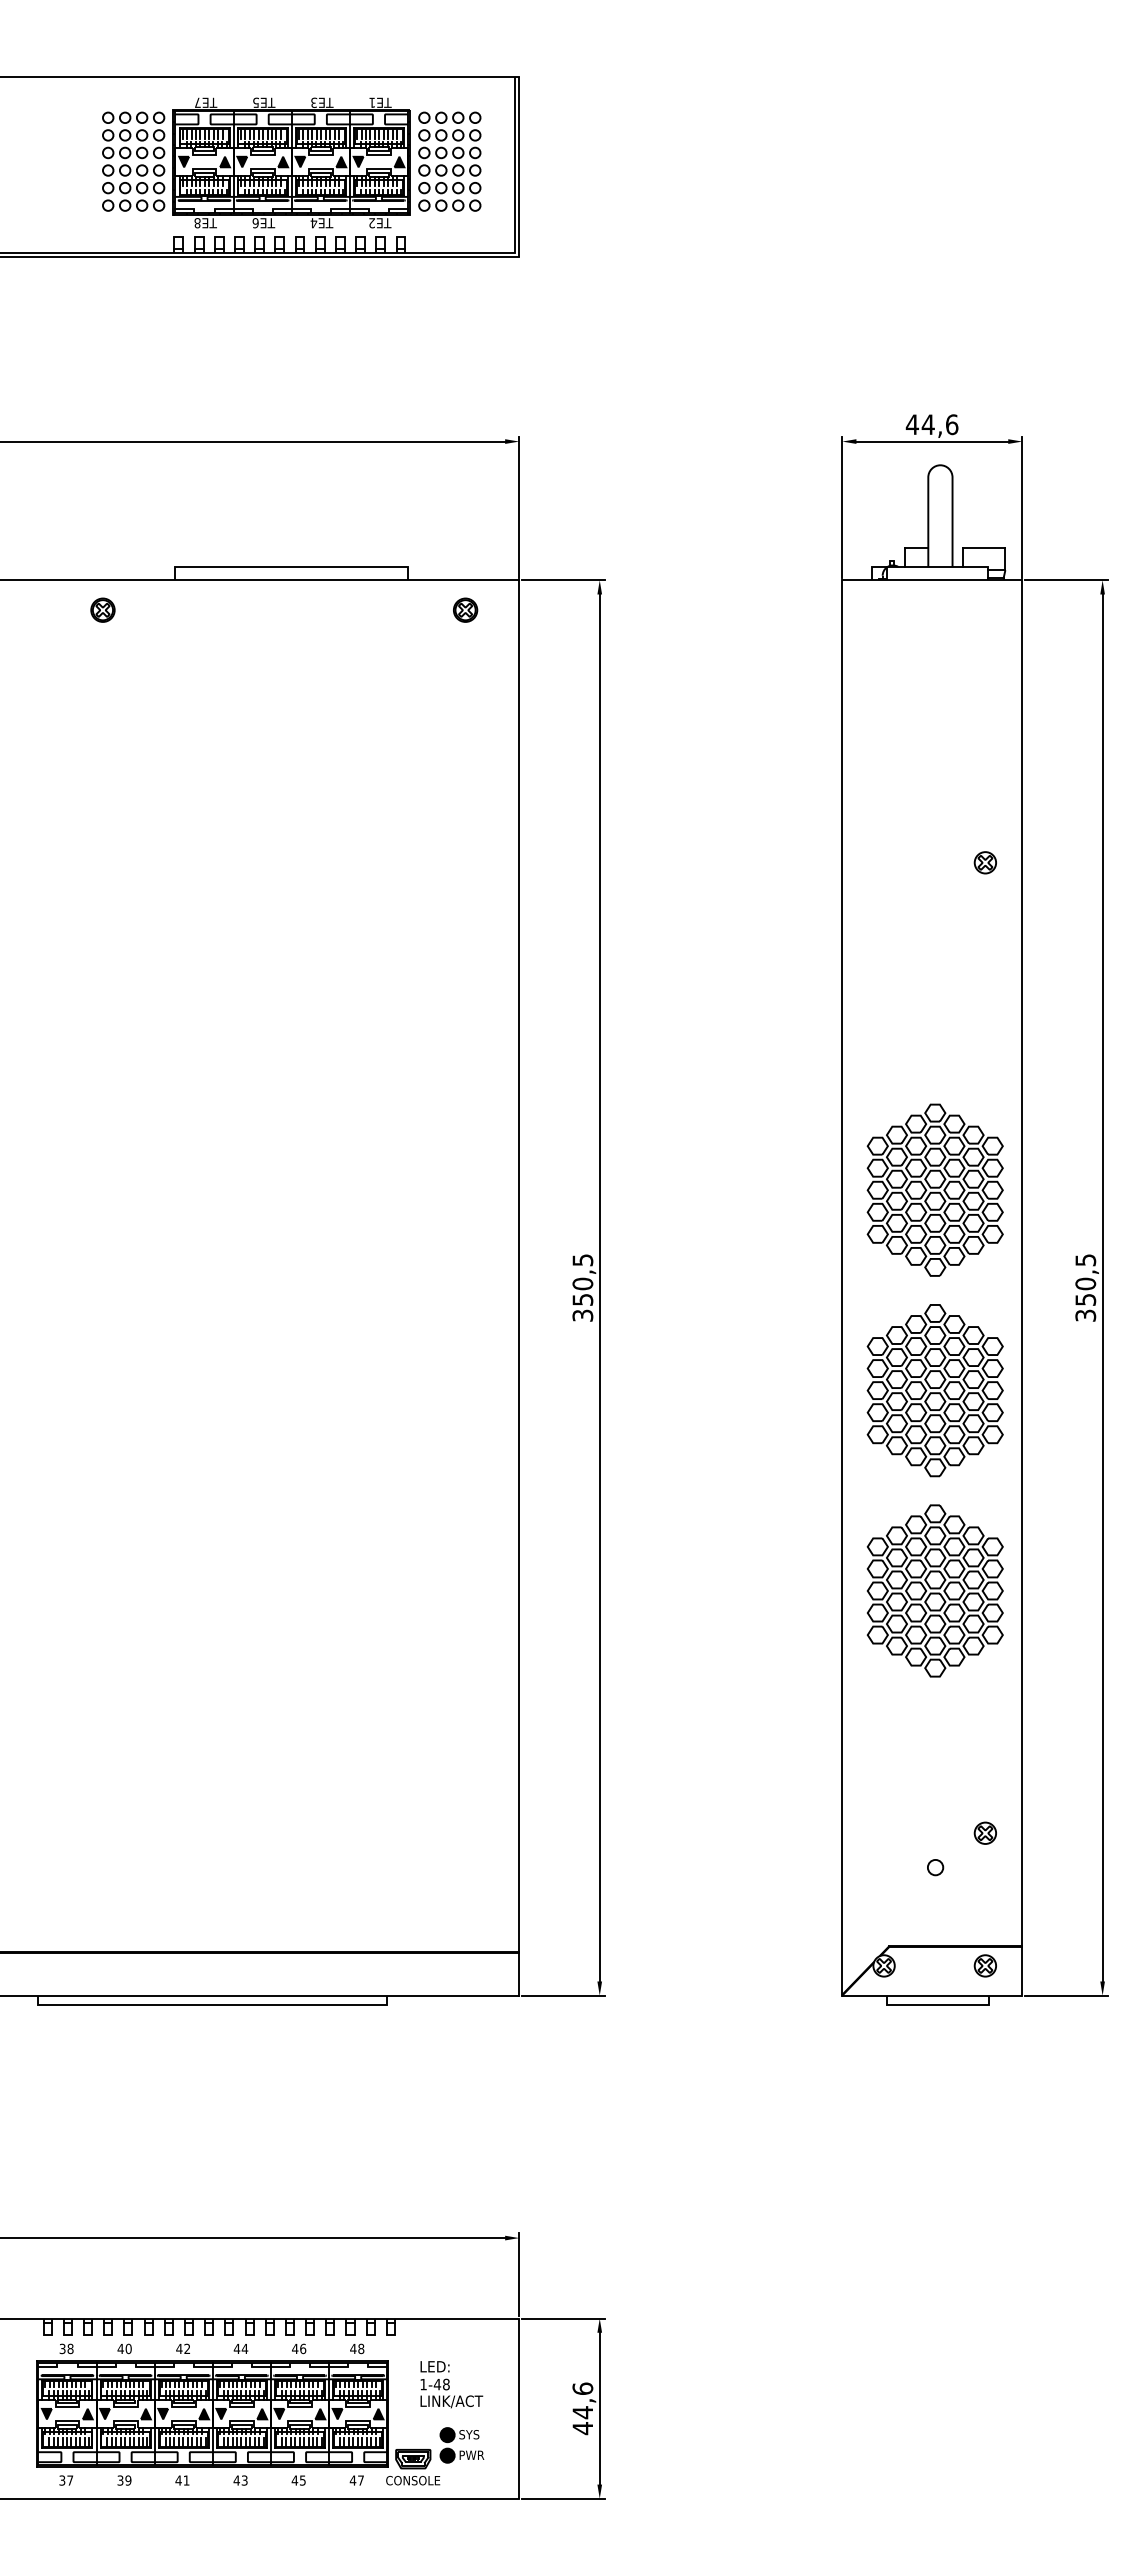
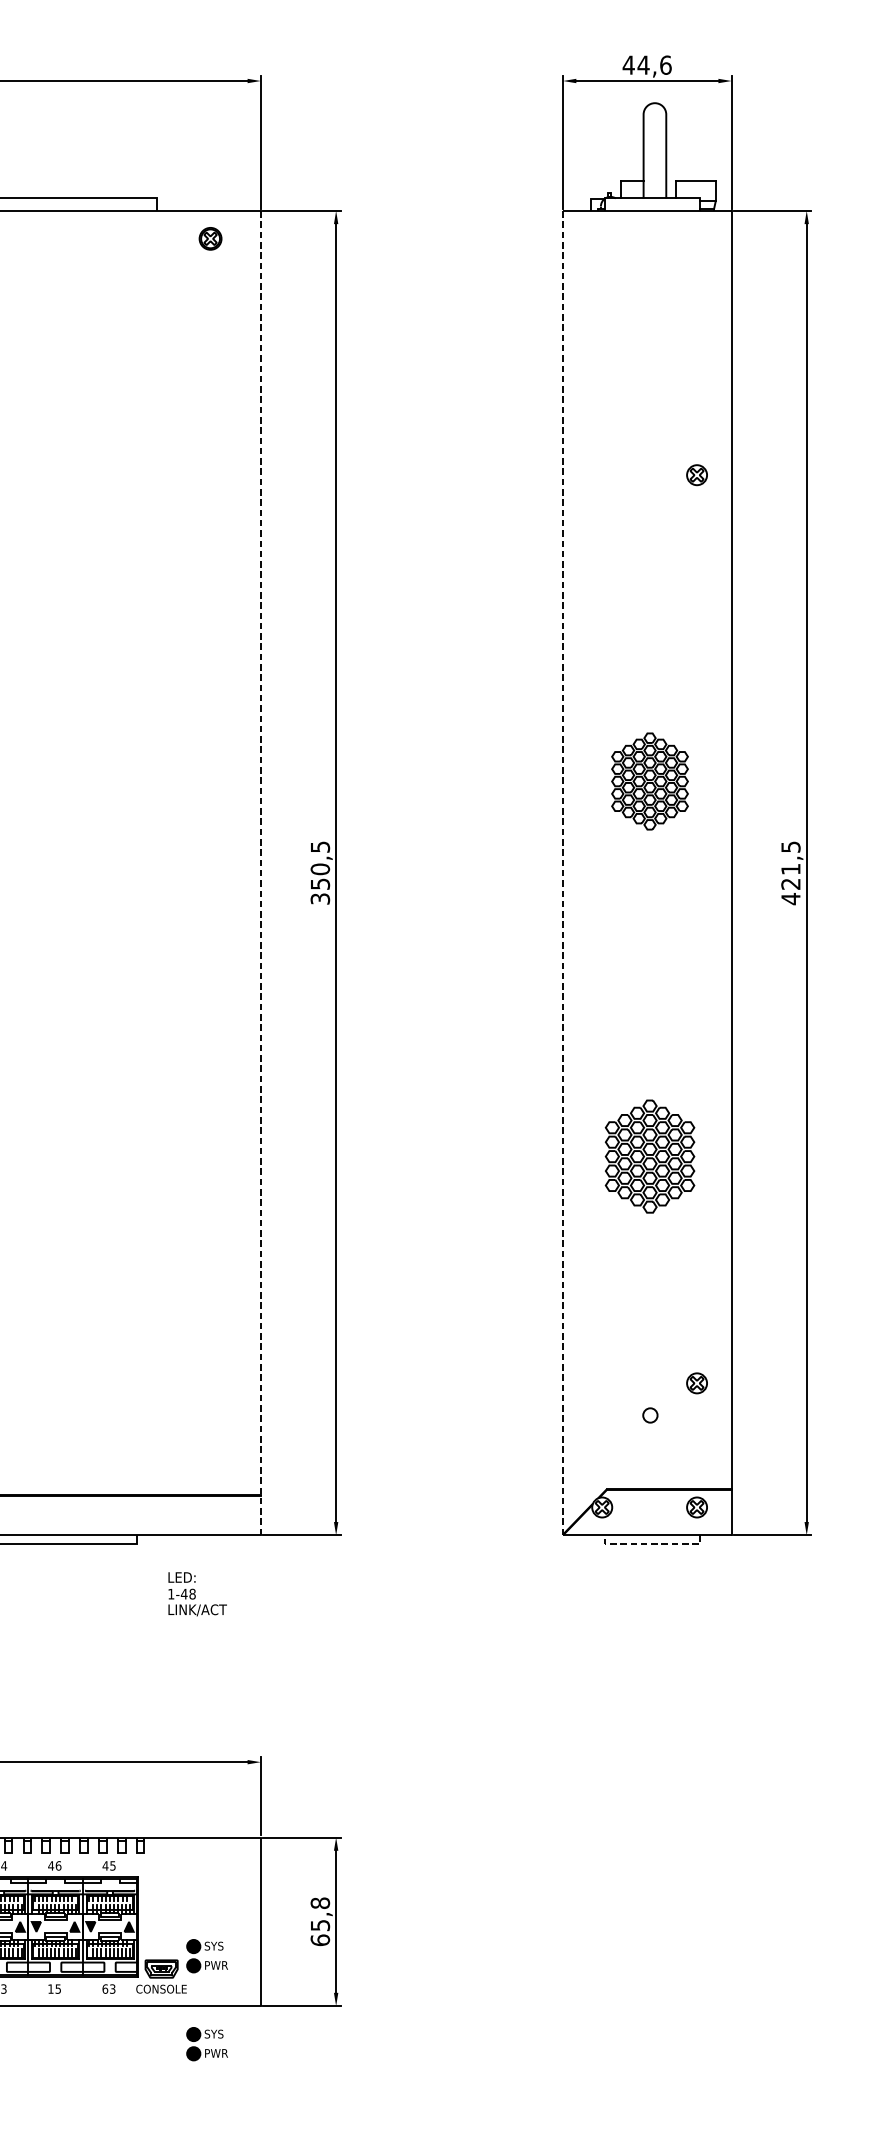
part: (934, 1189) -> (649, 780), size x0.6
line: (519, 1287) -> (261, 872), solid -> dashed
line: (842, 1287) -> (563, 872), solid -> dashed
text: (1085, 1299) -> (790, 883), 350,5 -> 421,5
part: (934, 1390) -> (649, 969), removed
part: (934, 1590) -> (649, 1156), size x0.7
line: (937, 2004) -> (652, 1543), solid -> dashed
text: (361, 2348) -> (113, 1865), 48 -> 45
text: (451, 2384) -> (197, 1594), moved
text: (582, 2408) -> (320, 1921), 44,6 -> 65,8
text: (294, 2480) -> (50, 1989), 45 -> 15
text: (356, 2480) -> (108, 1989), 47 -> 63
part: (461, 2539) -> (206, 2044), added

